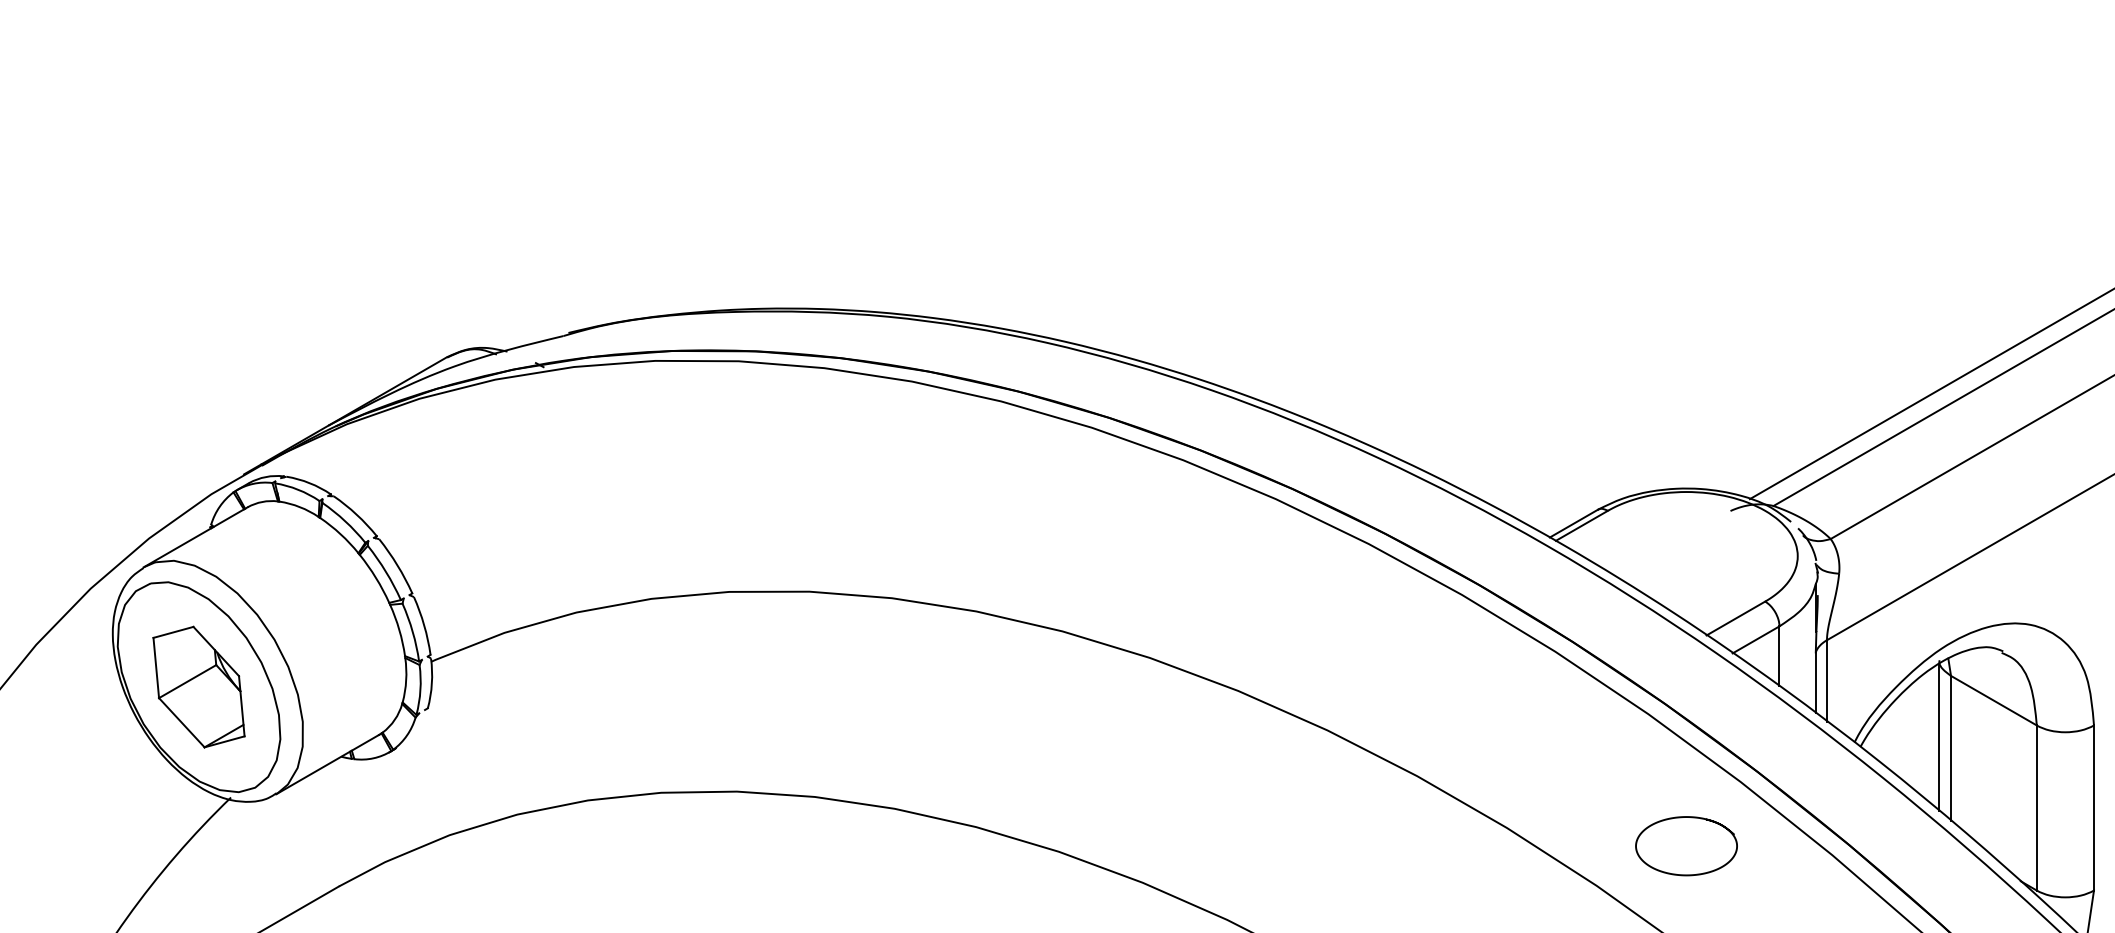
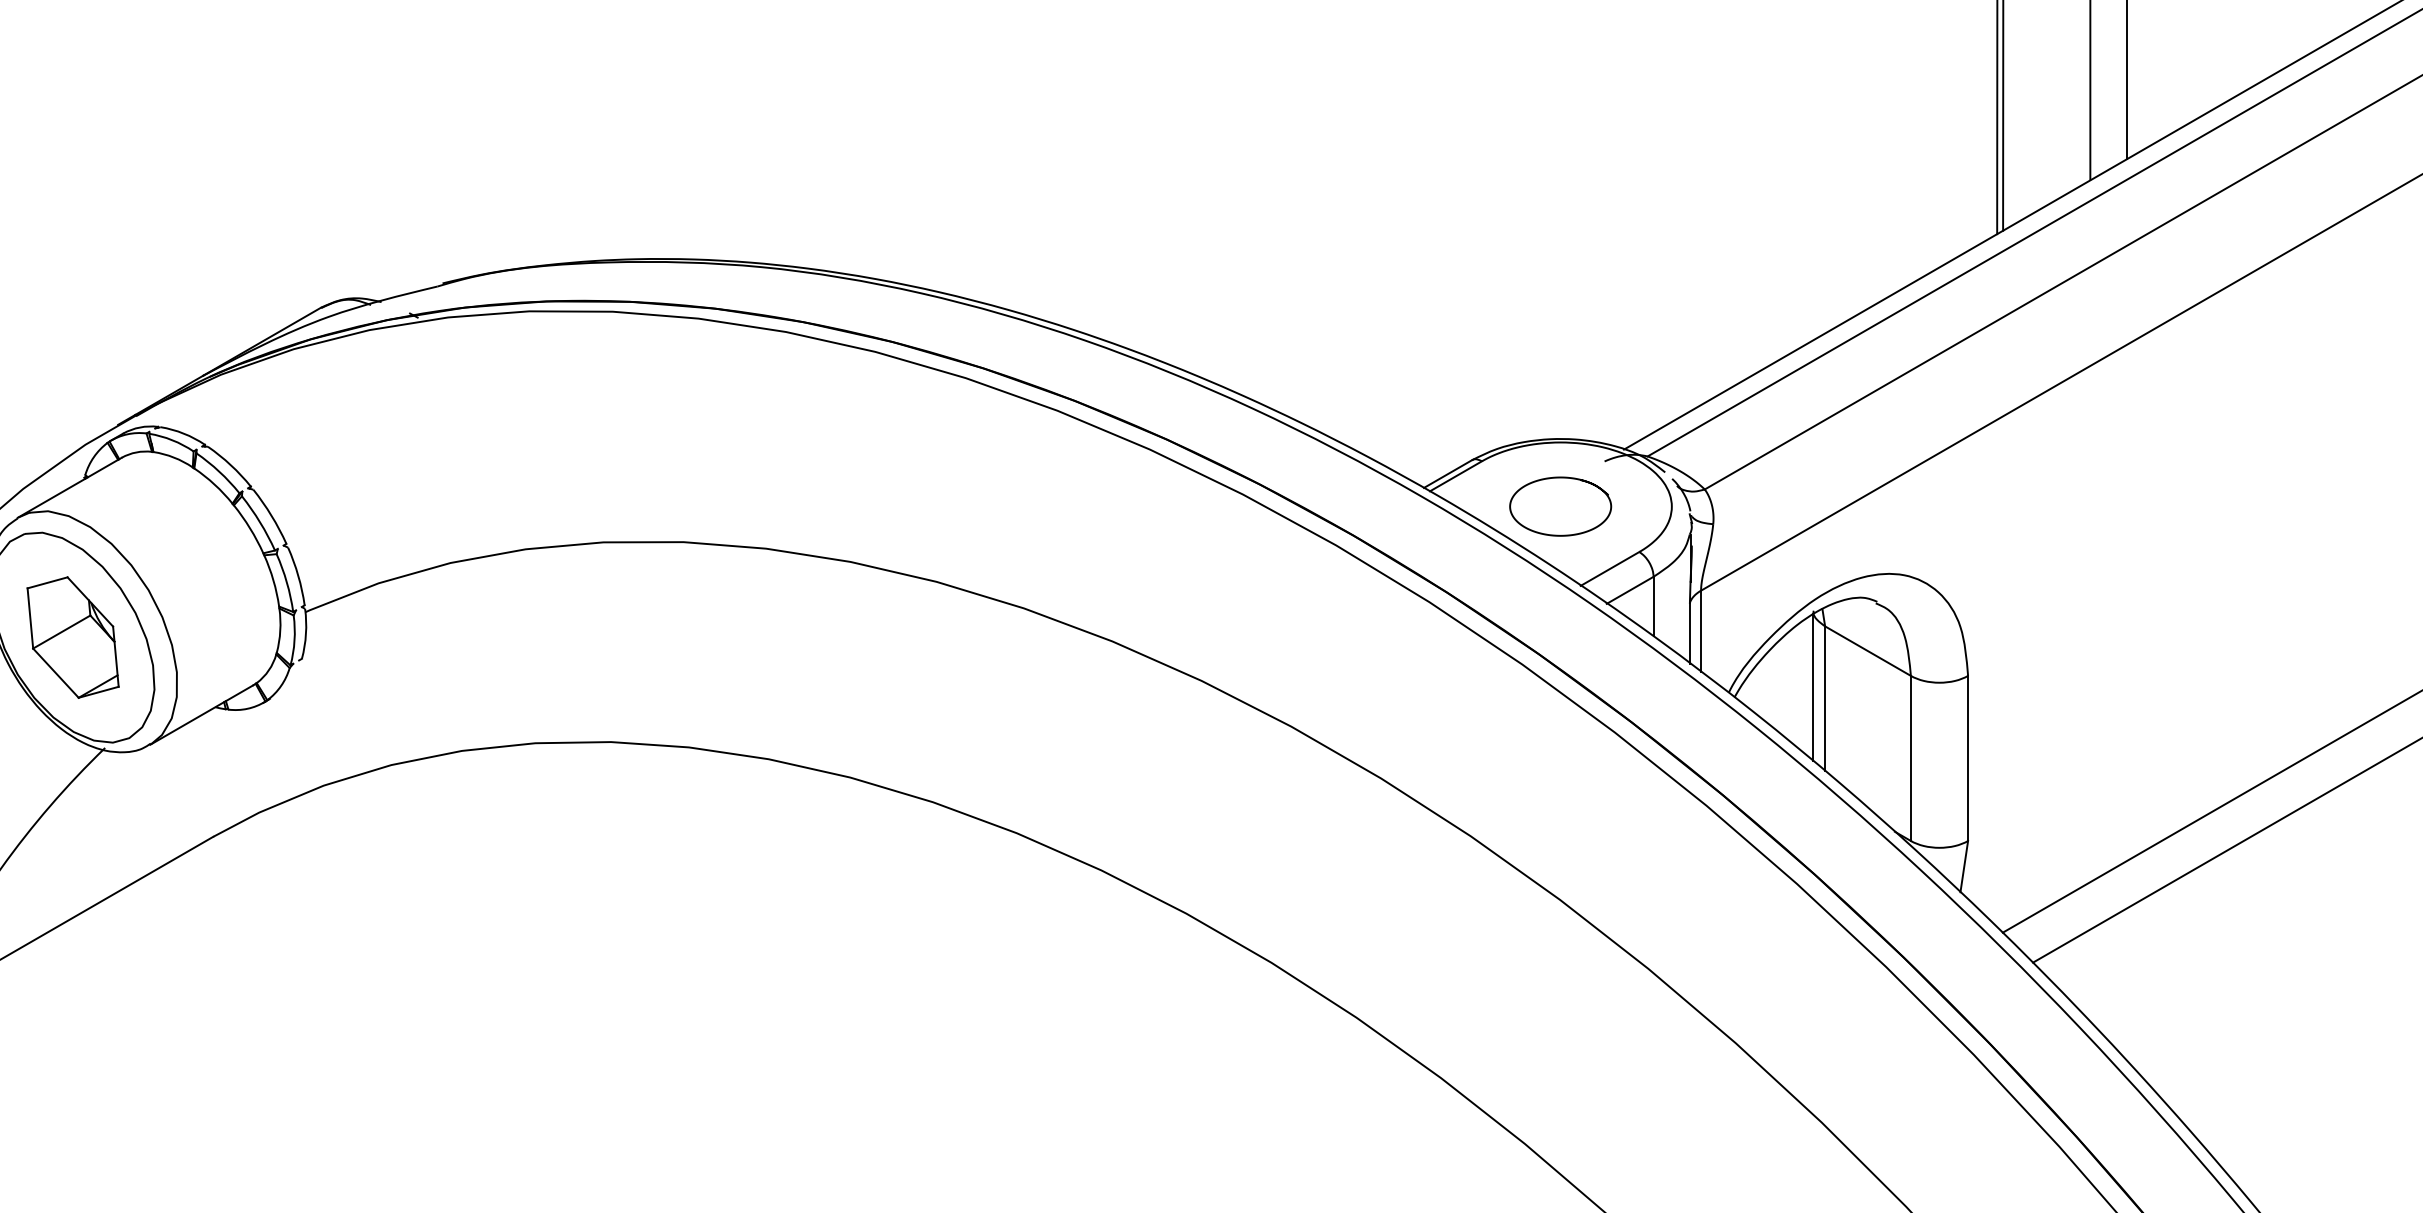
part: (1686, 846) -> (1560, 506), moved

